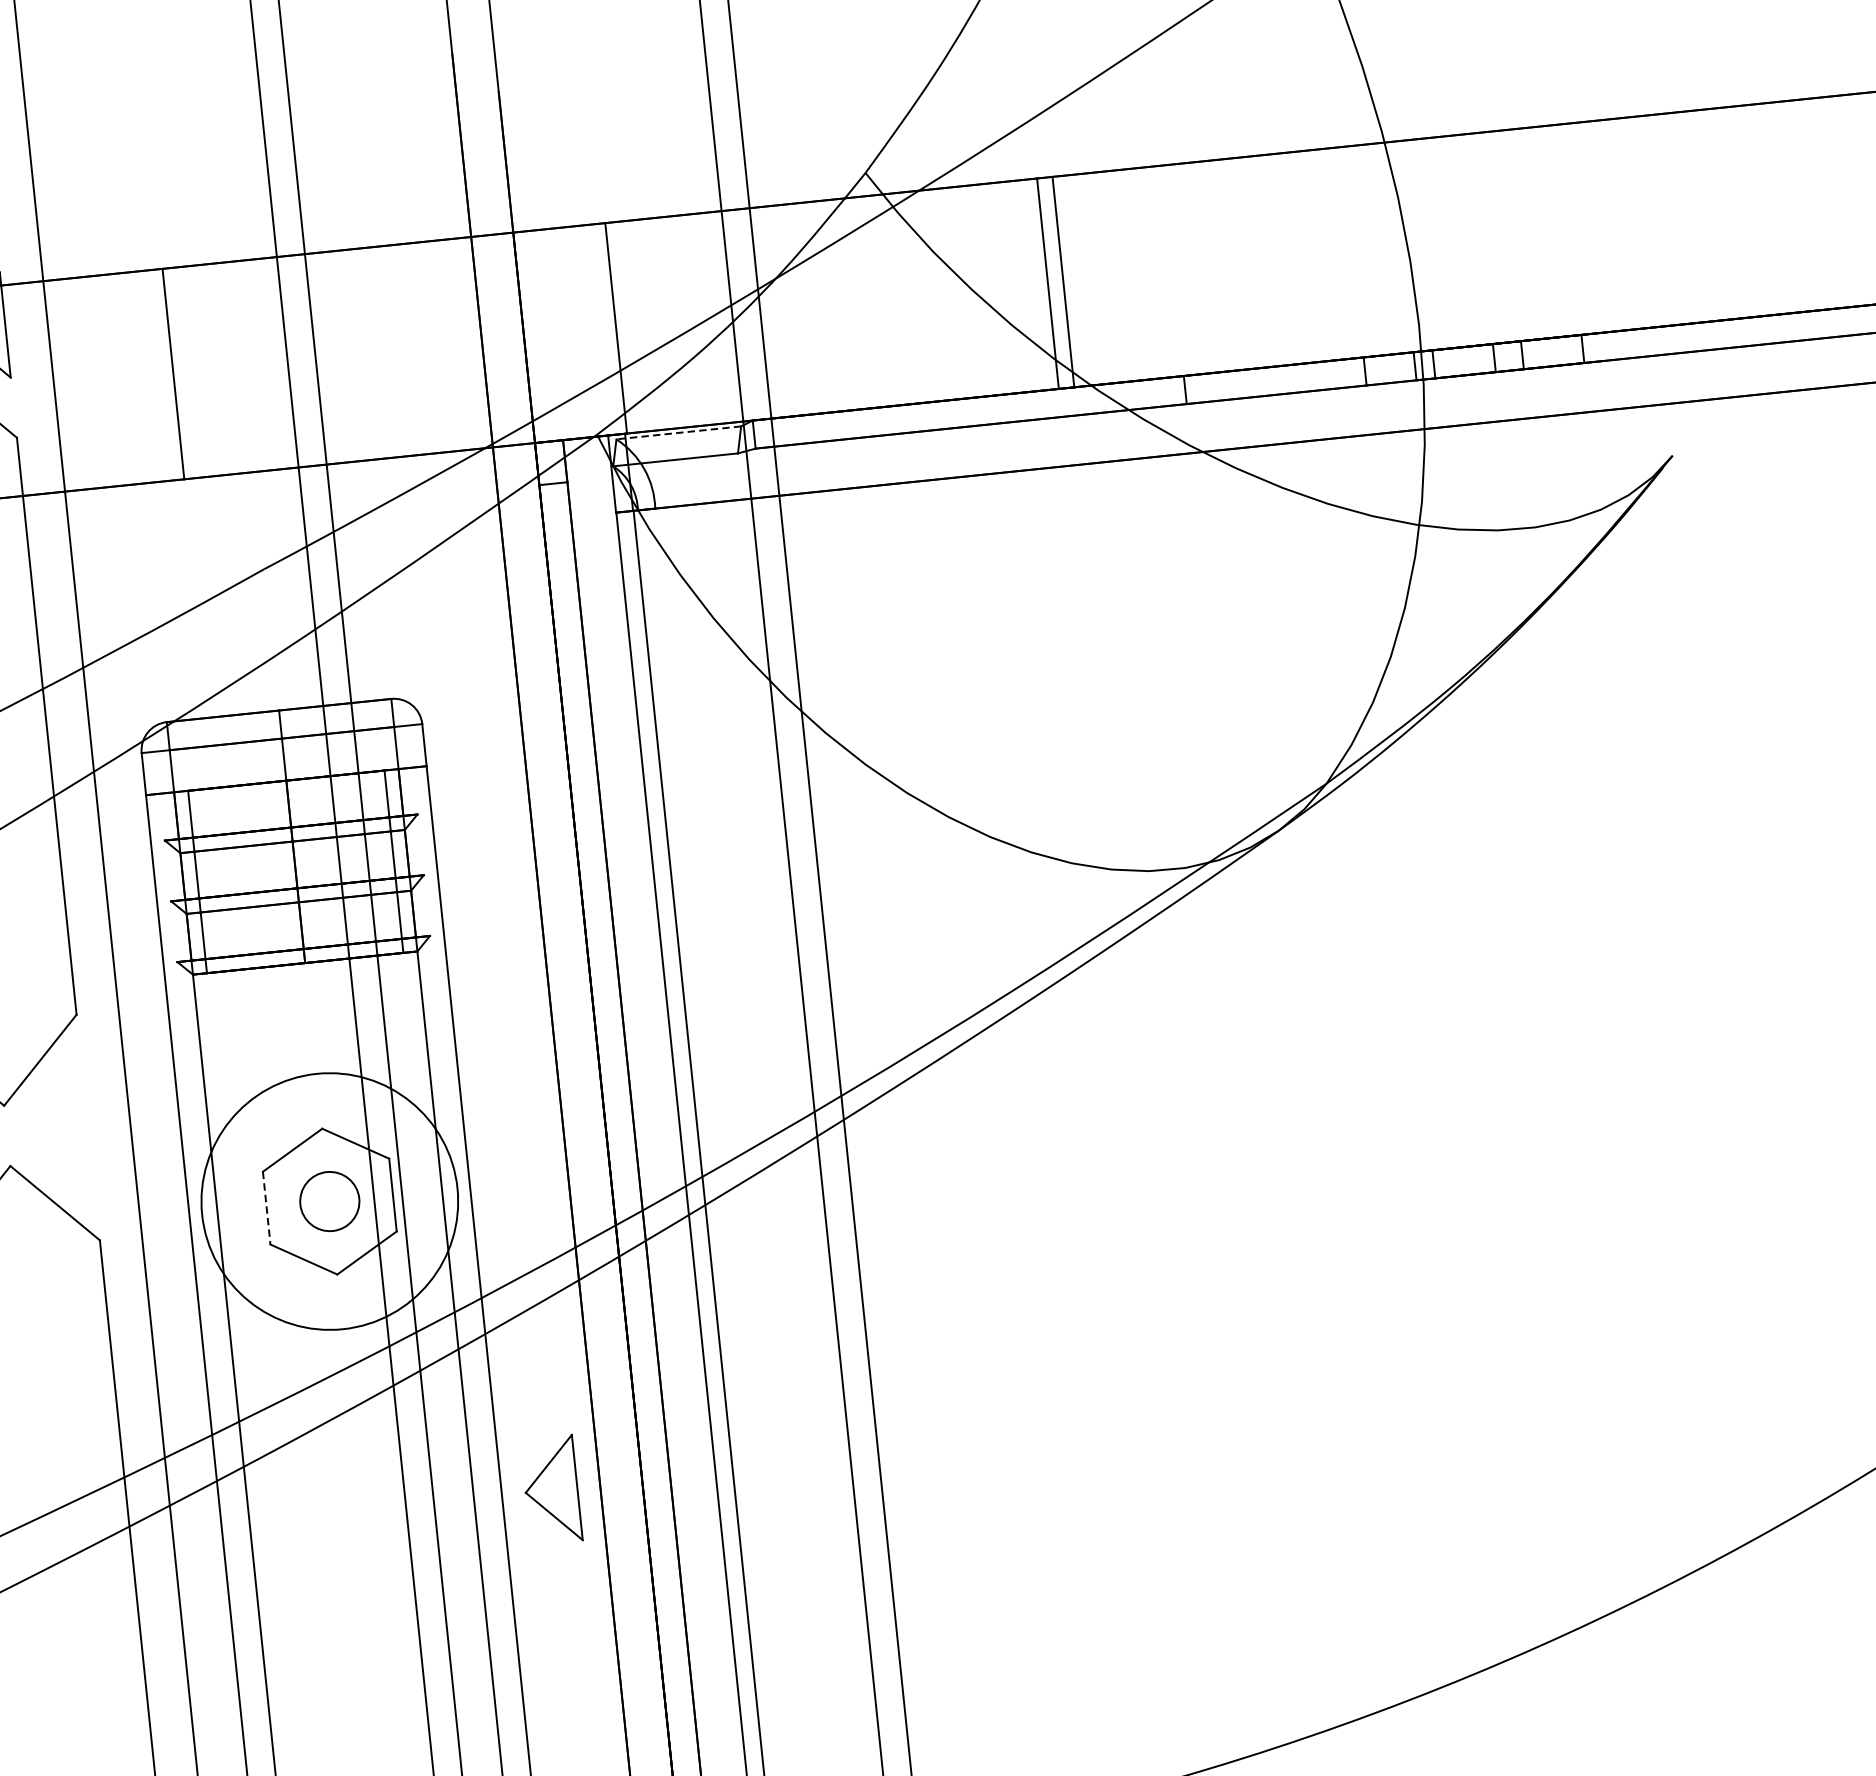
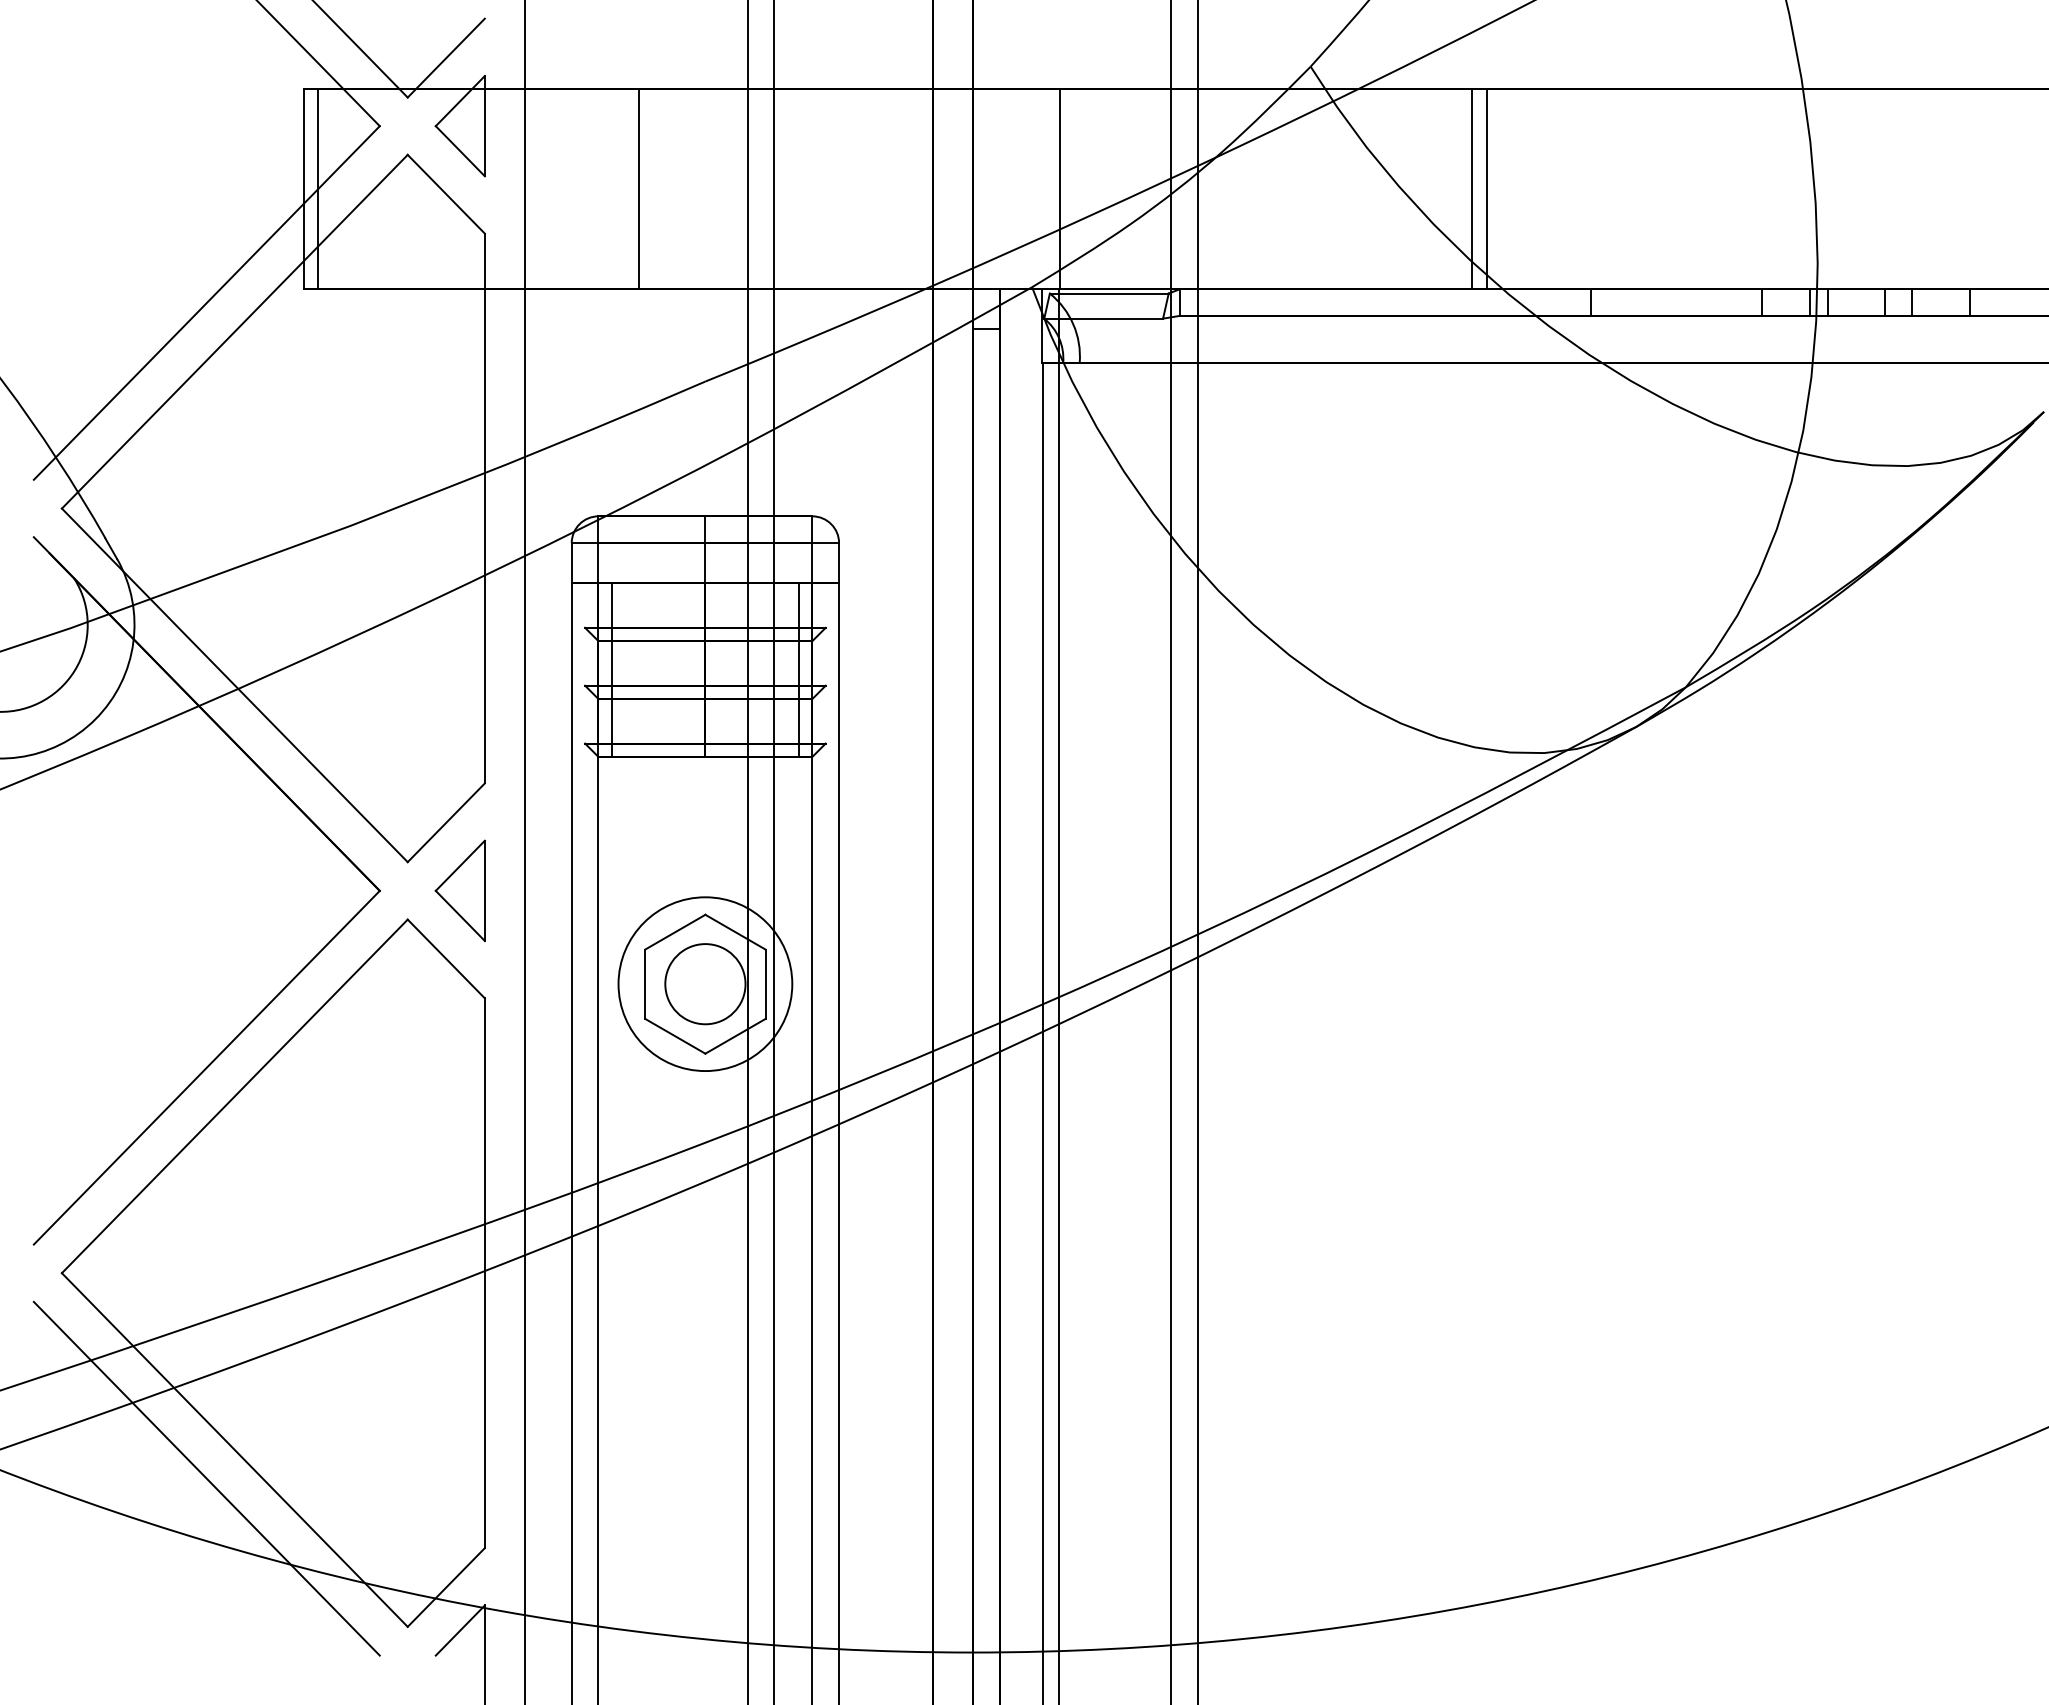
line: (677, 432) -> (1108, 293), dashed -> solid
circle: (329, 1201) -> (705, 984), size x0.71
circle: (329, 1201) -> (705, 984), size x1.43
line: (266, 1208) -> (645, 984), dashed -> solid
part: (550, 1489) -> (459, 890), moved

